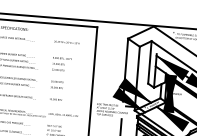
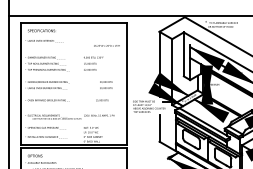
text: (66, 42) -> (106, 45), moved
text: (57, 84) -> (106, 84), moved
text: (56, 99) -> (102, 100), moved

